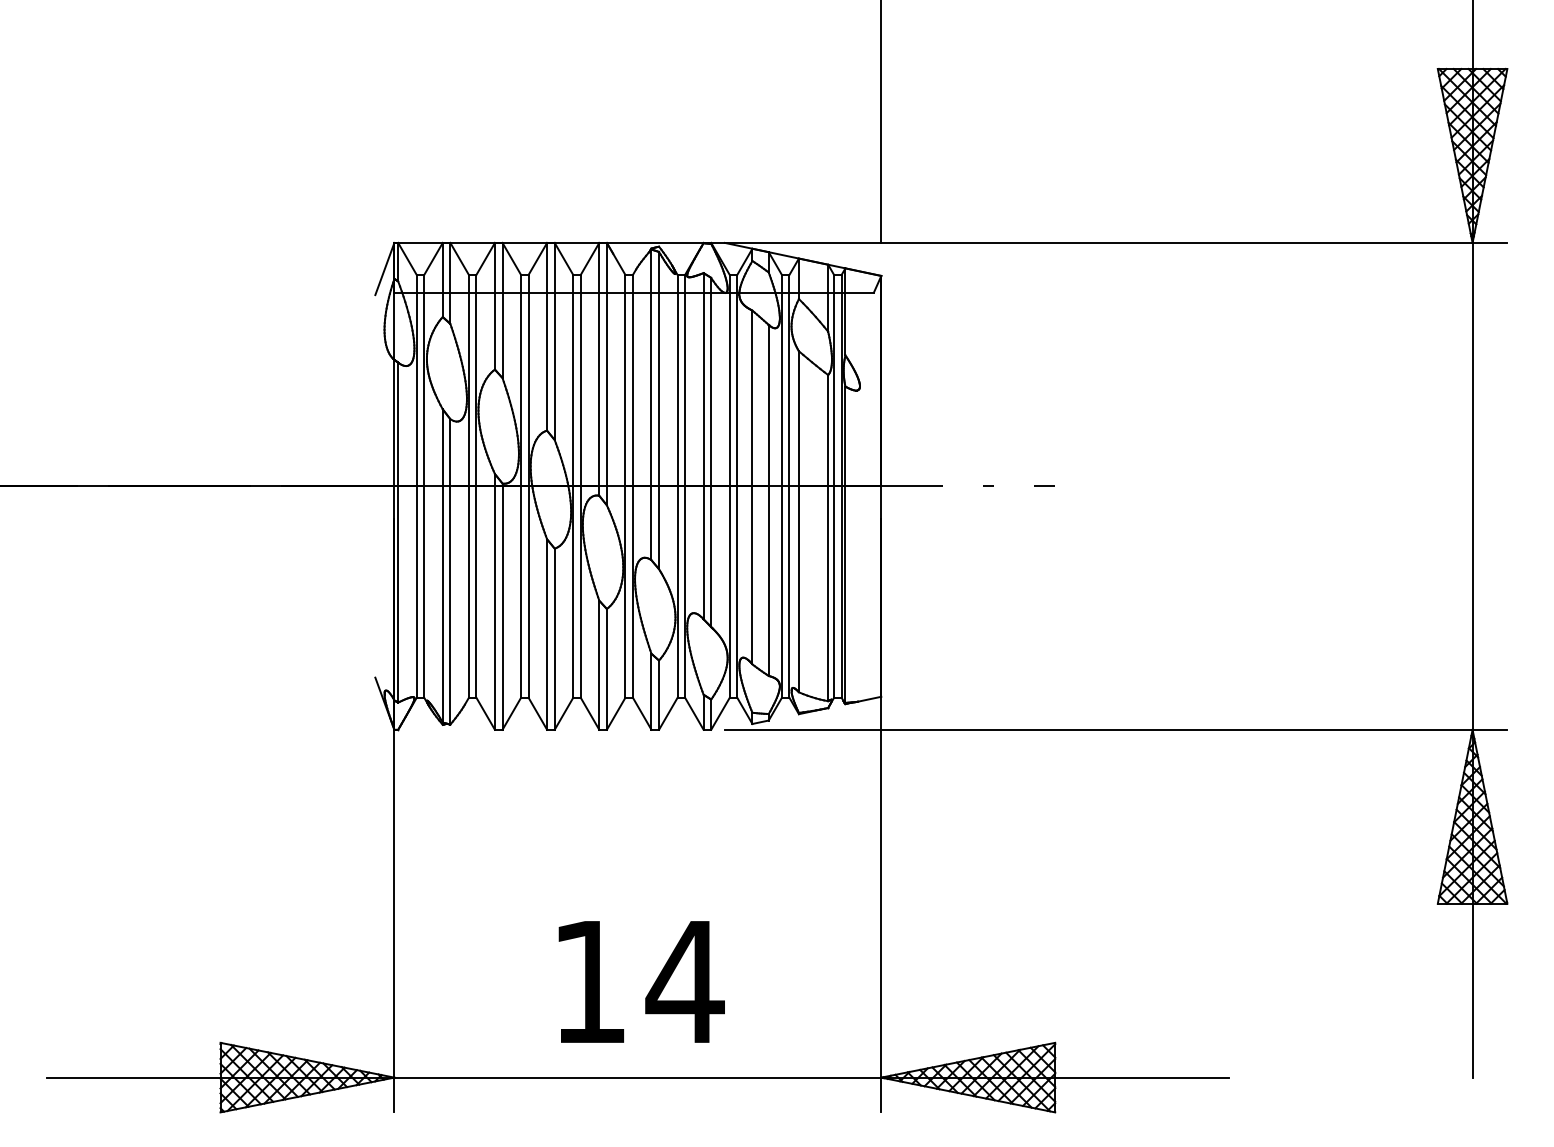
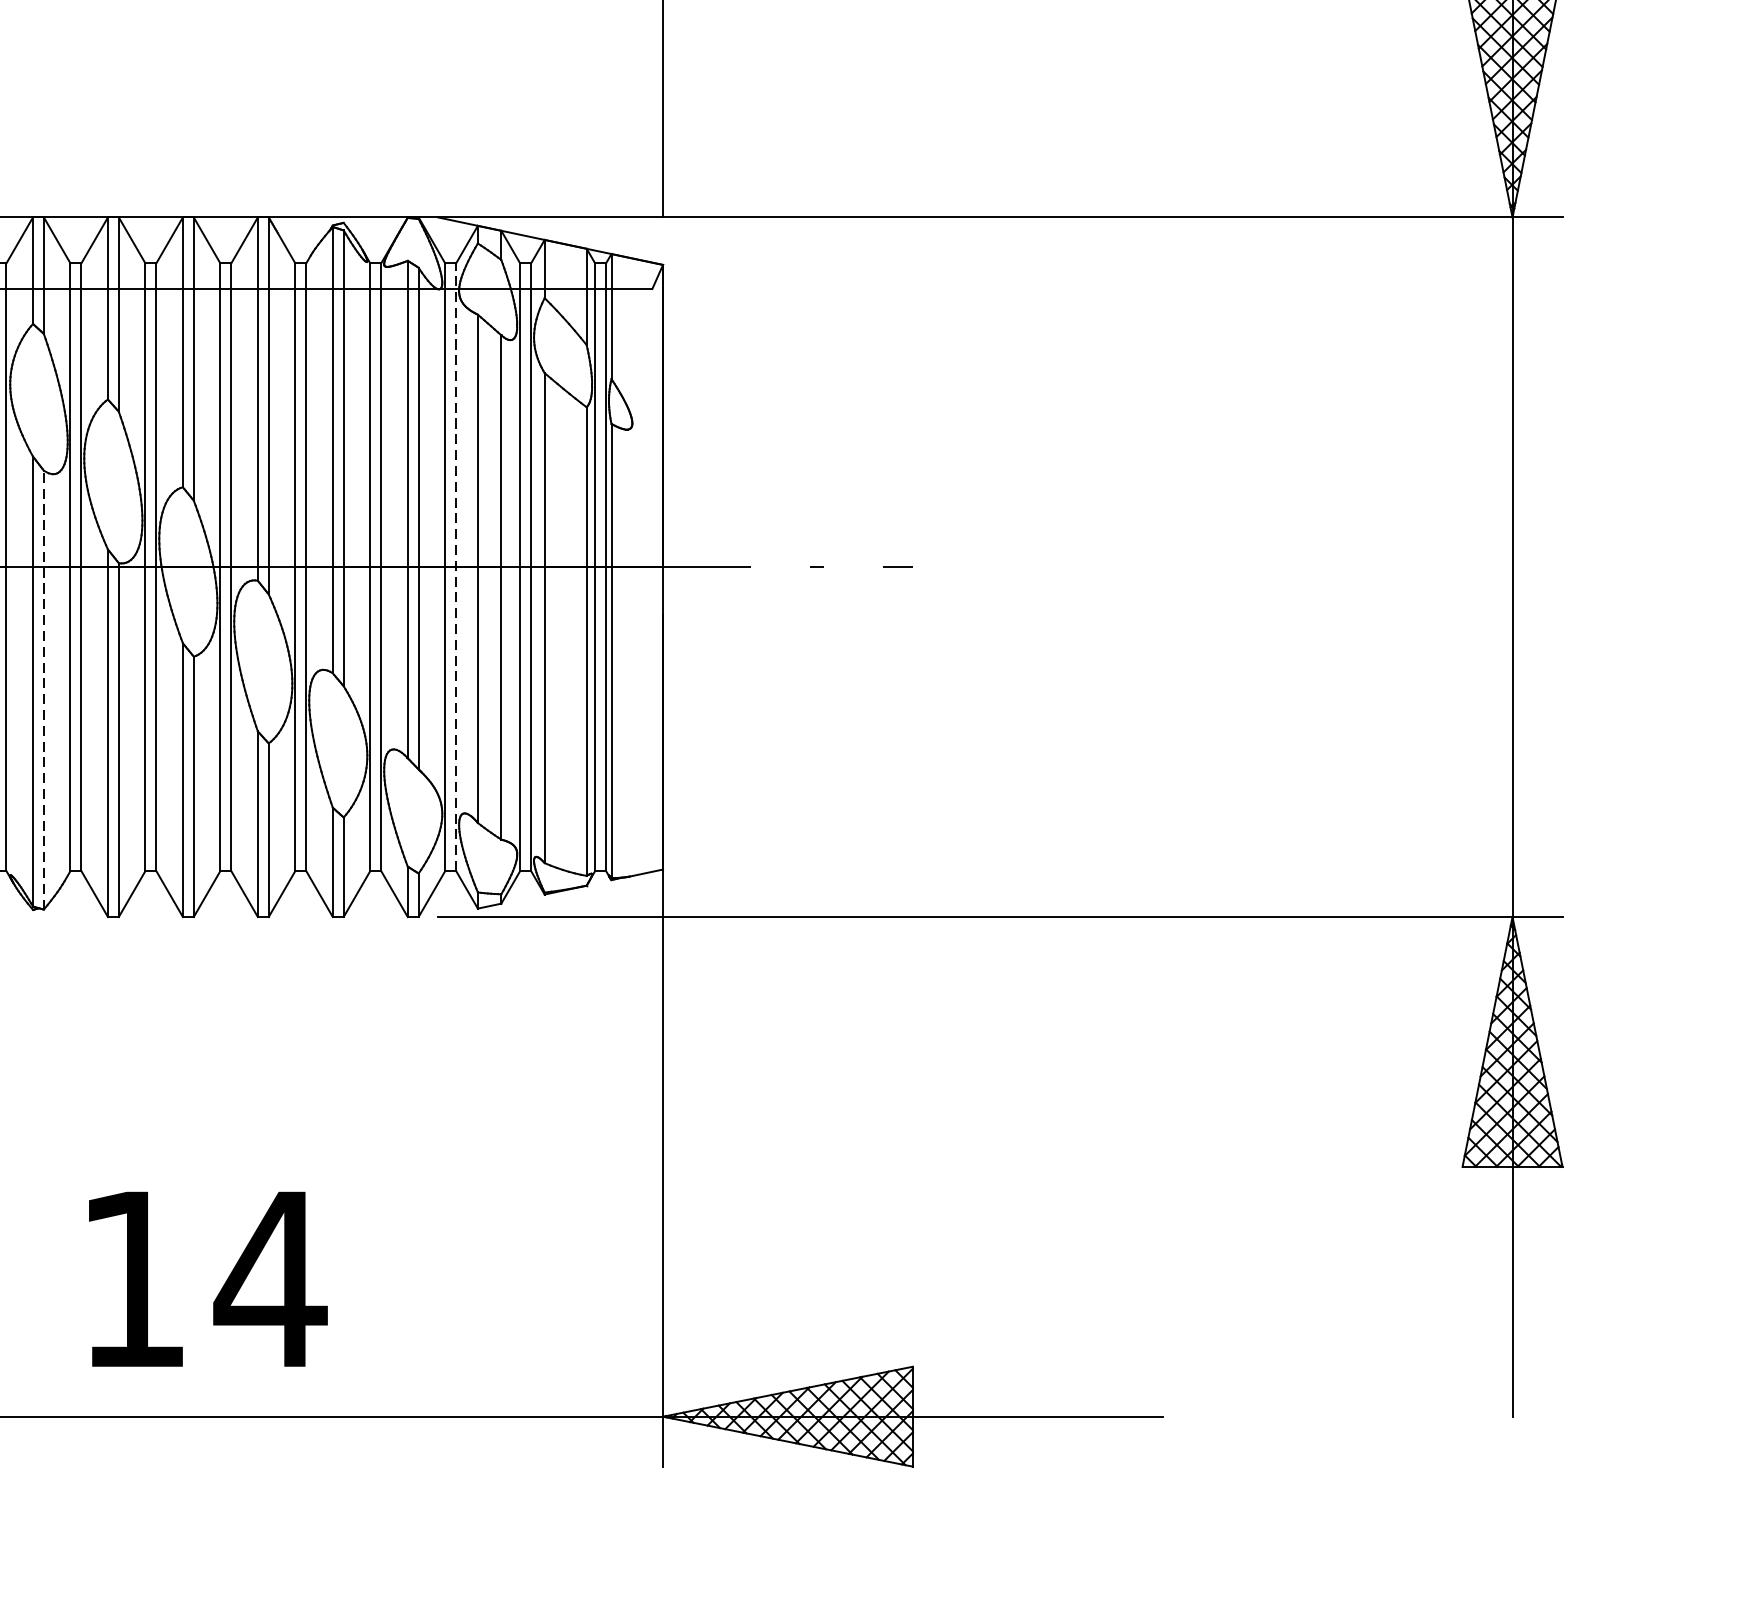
line: (737, 485) -> (456, 565), solid -> dashed
line: (450, 571) -> (44, 689), solid -> dashed
text: (641, 981) -> (207, 1278), moved

